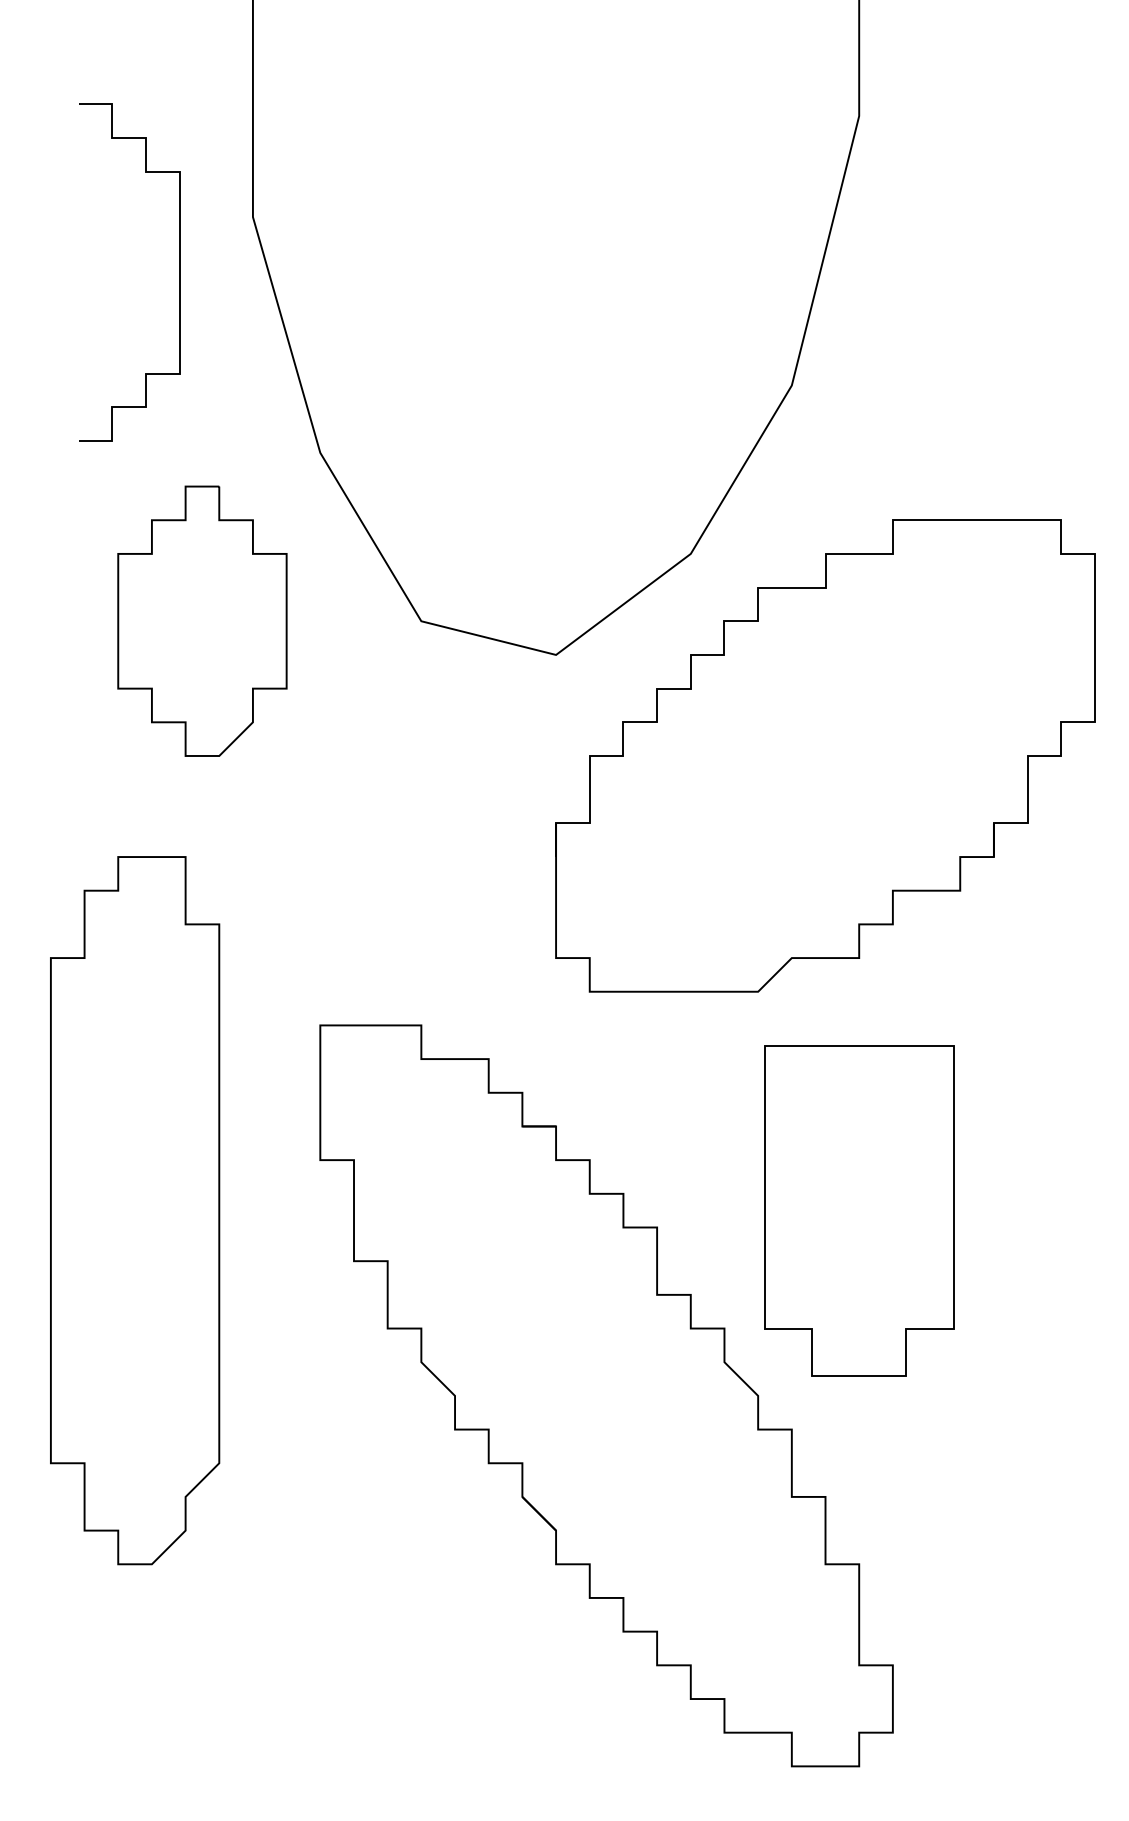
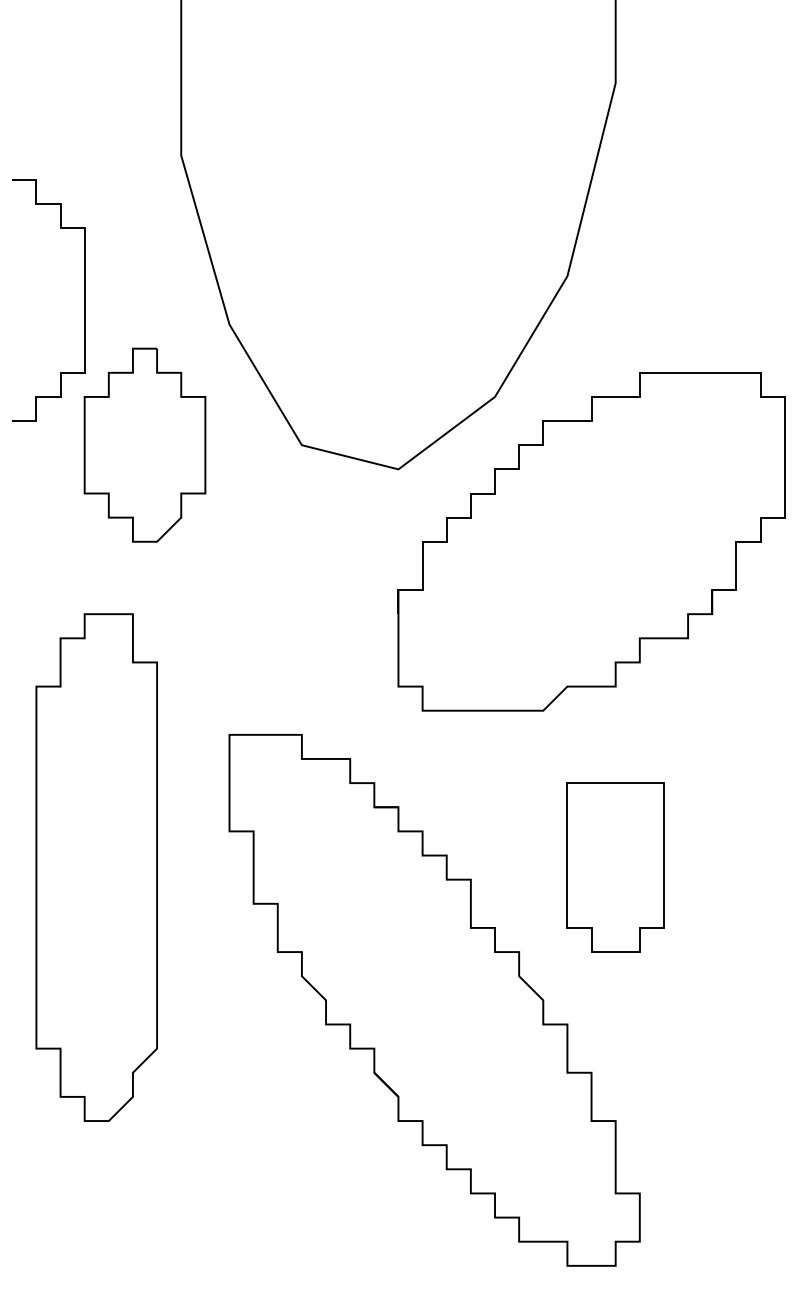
part: (179, 272) -> (84, 300), moved
part: (858, 1210) -> (615, 867), size x0.71

